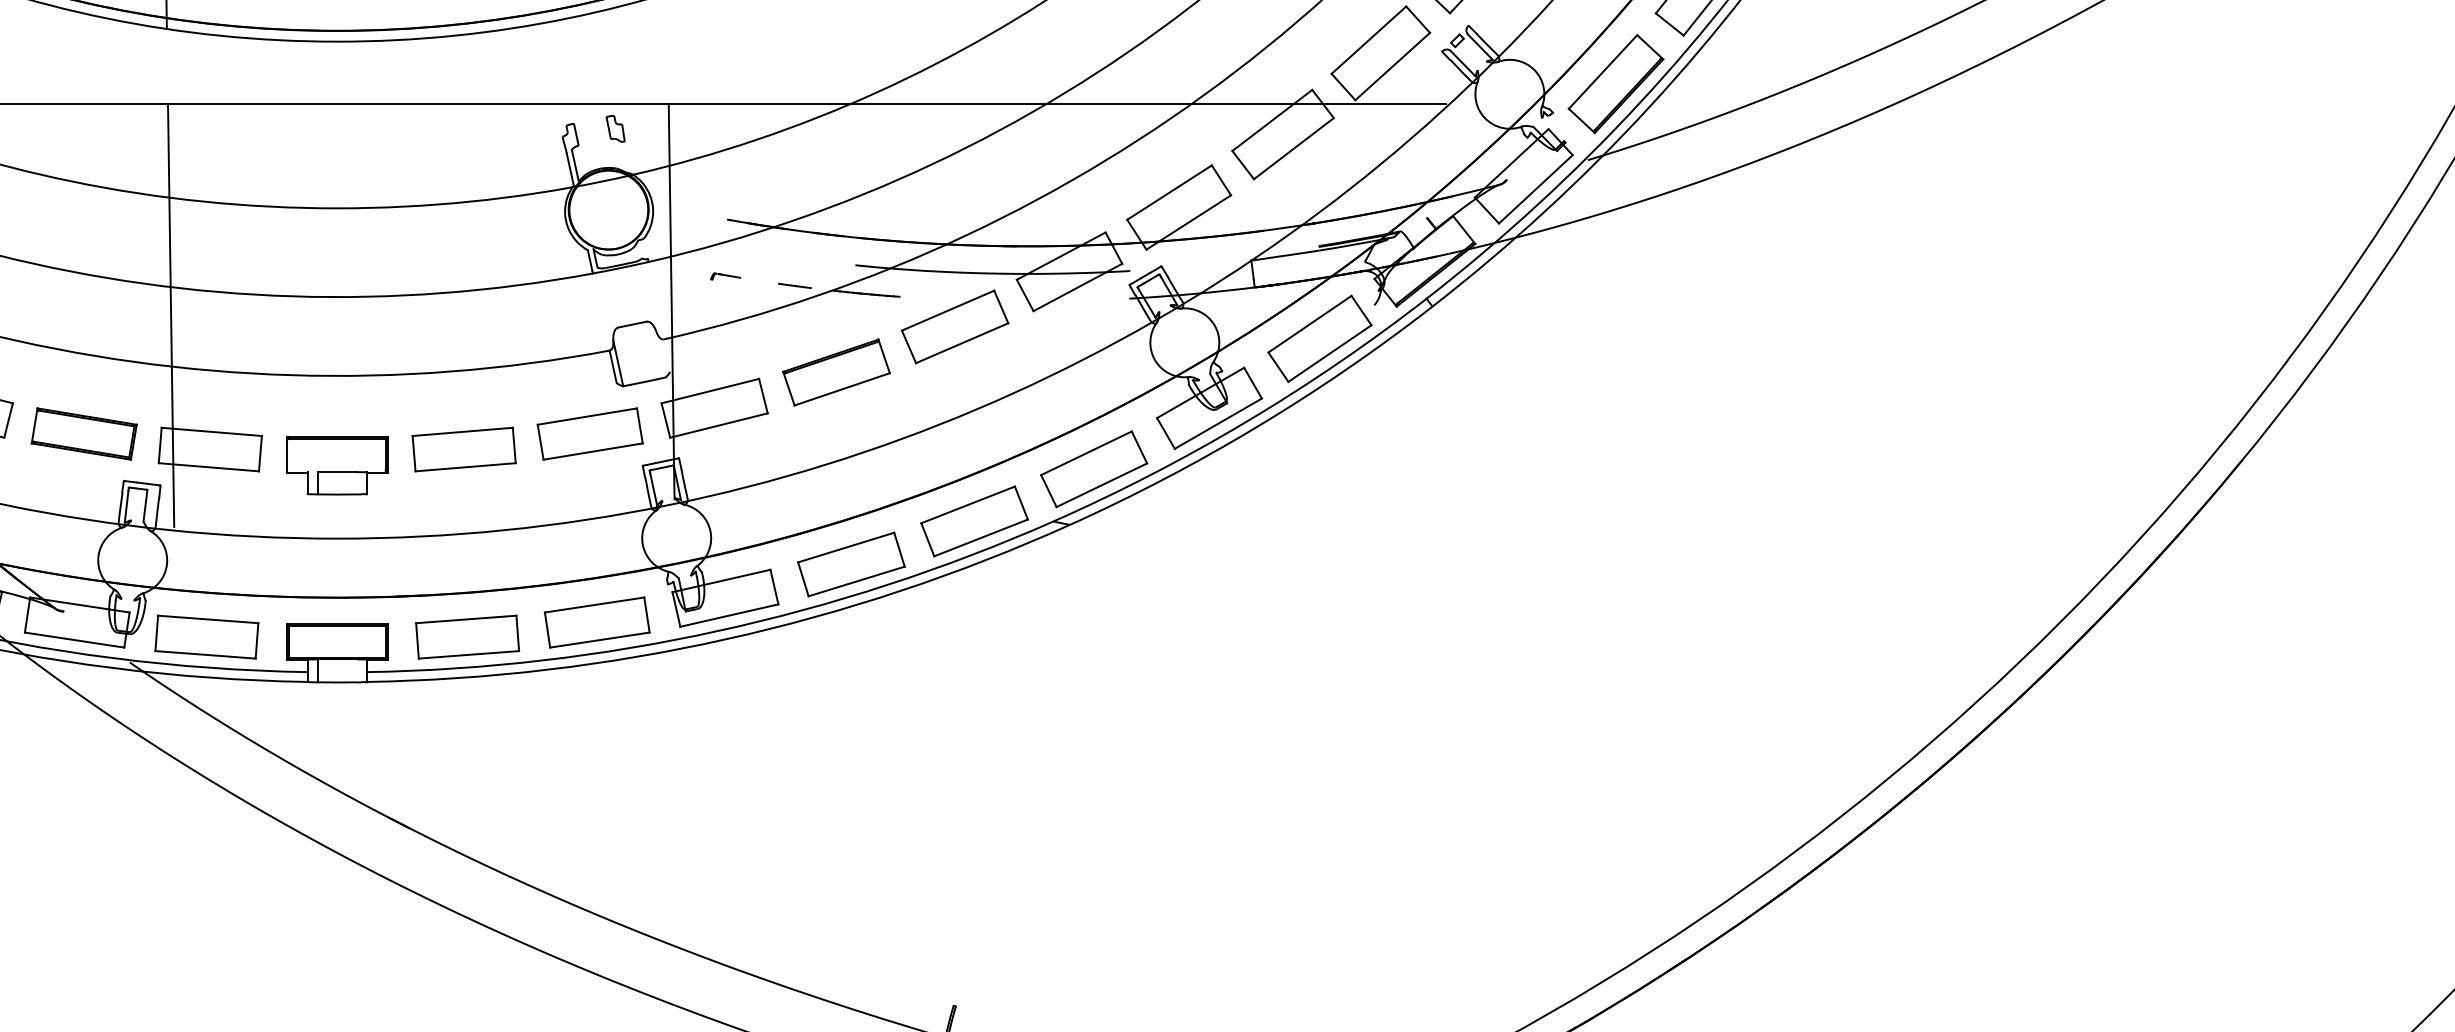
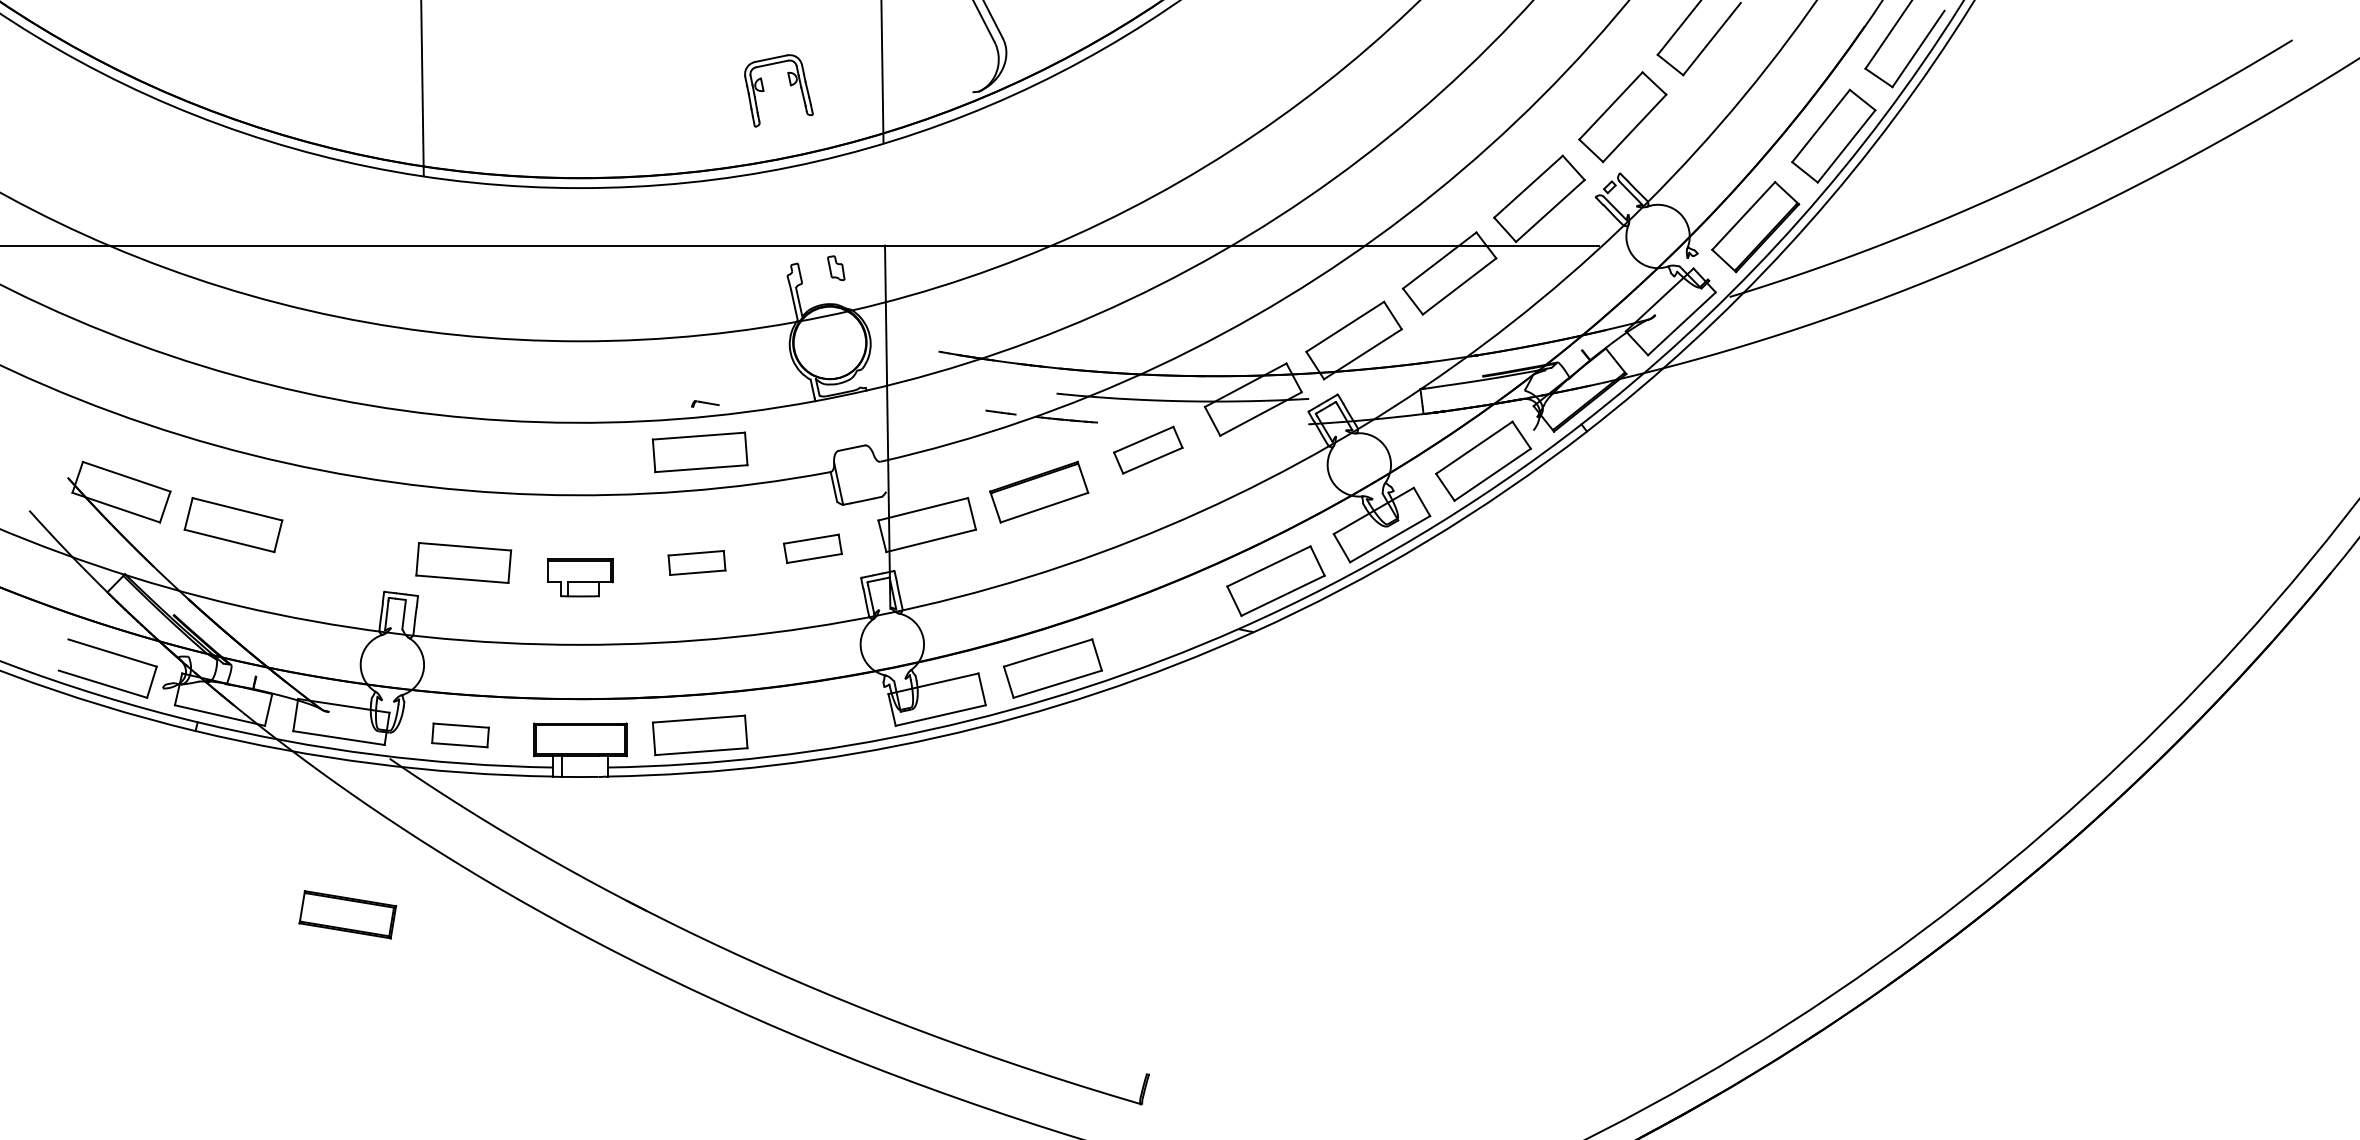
part: (725, 276) -> (705, 403), moved
line: (170, 315) -> (427, 439), removed
part: (955, 326) -> (1148, 449), size x0.7
part: (466, 329) -> (699, 452), added
part: (83, 433) -> (347, 914), moved
part: (589, 433) -> (812, 548), size x0.6
part: (463, 449) -> (696, 562), size x0.6
part: (337, 465) -> (580, 577), size x0.7
part: (975, 520) -> (1166, 628), removed
part: (597, 622) -> (819, 721), removed
part: (206, 637) -> (460, 735), size x0.6

